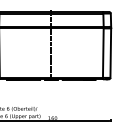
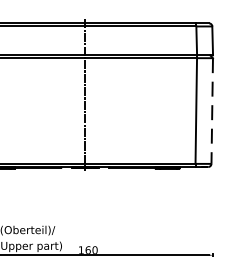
line: (110, 53) -> (211, 111), solid -> dashed

